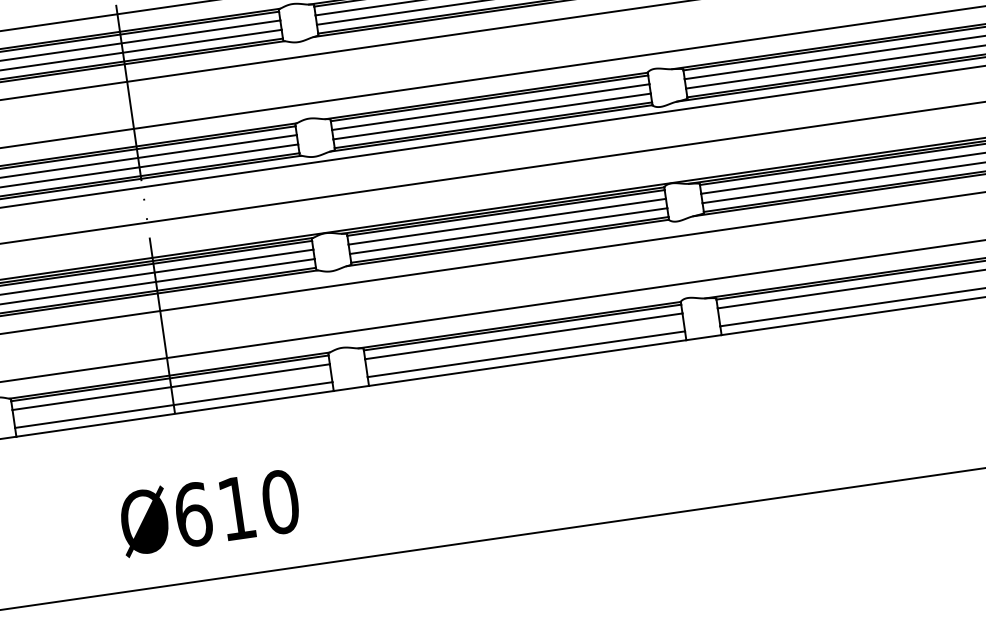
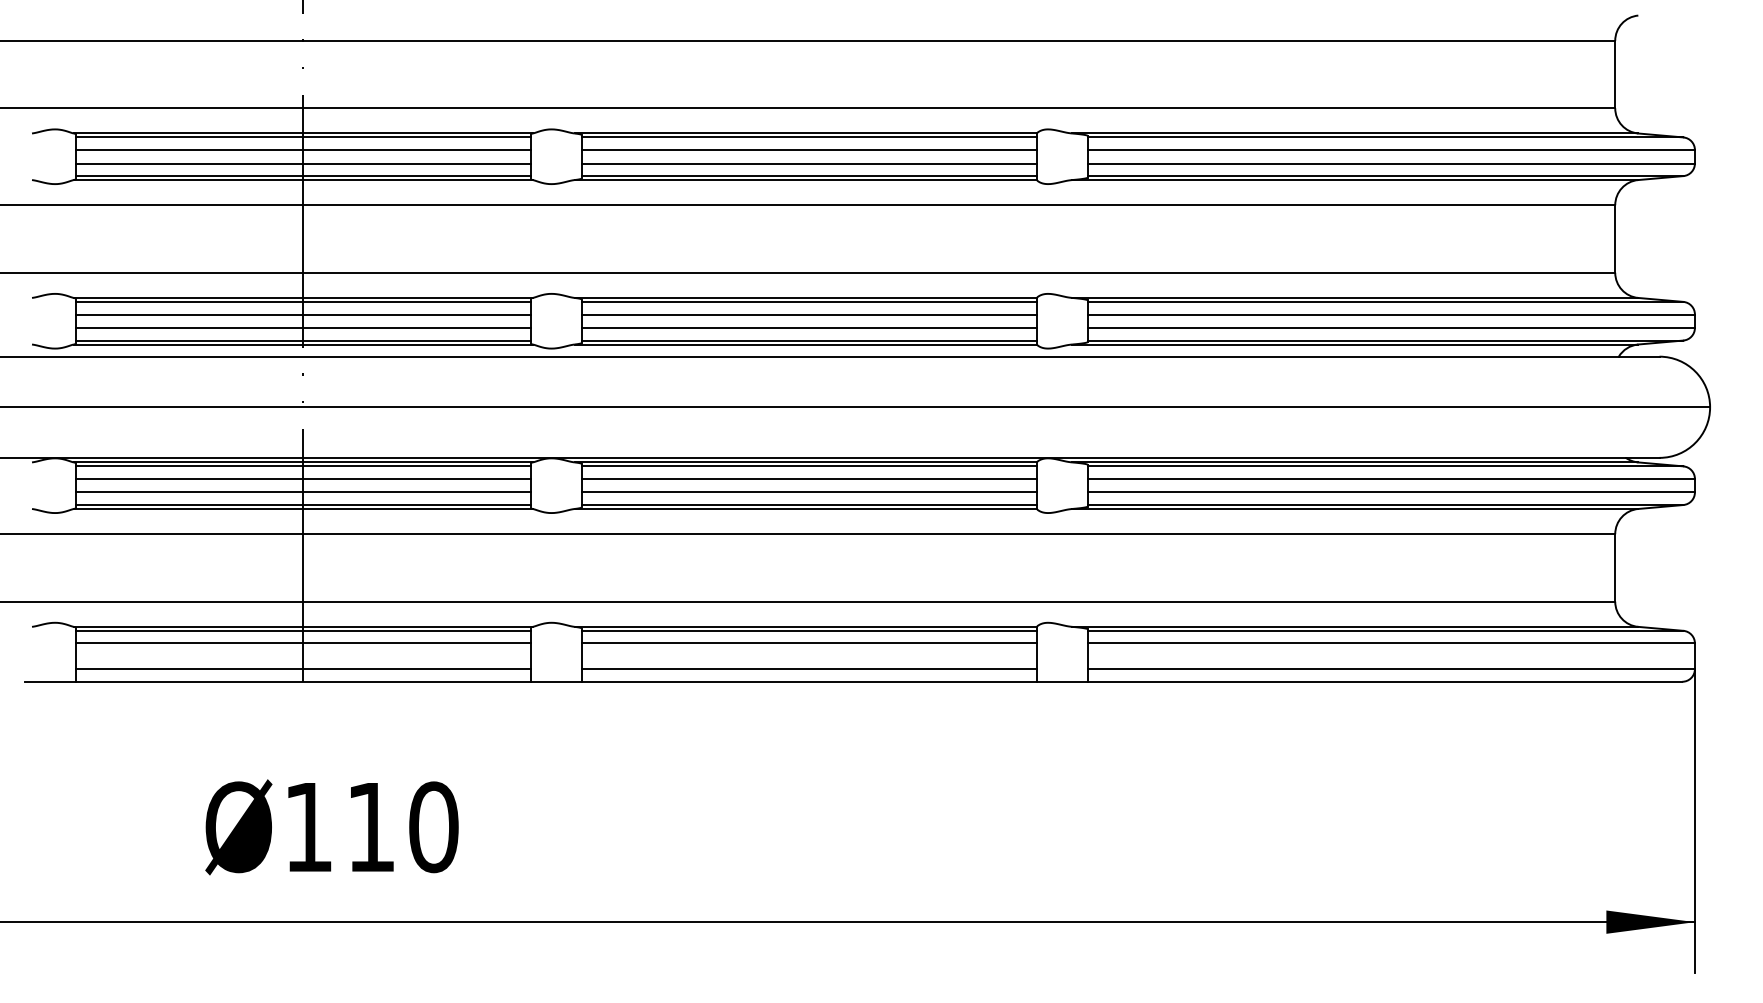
text: (193, 514) -> (308, 827), 610 -> 110

